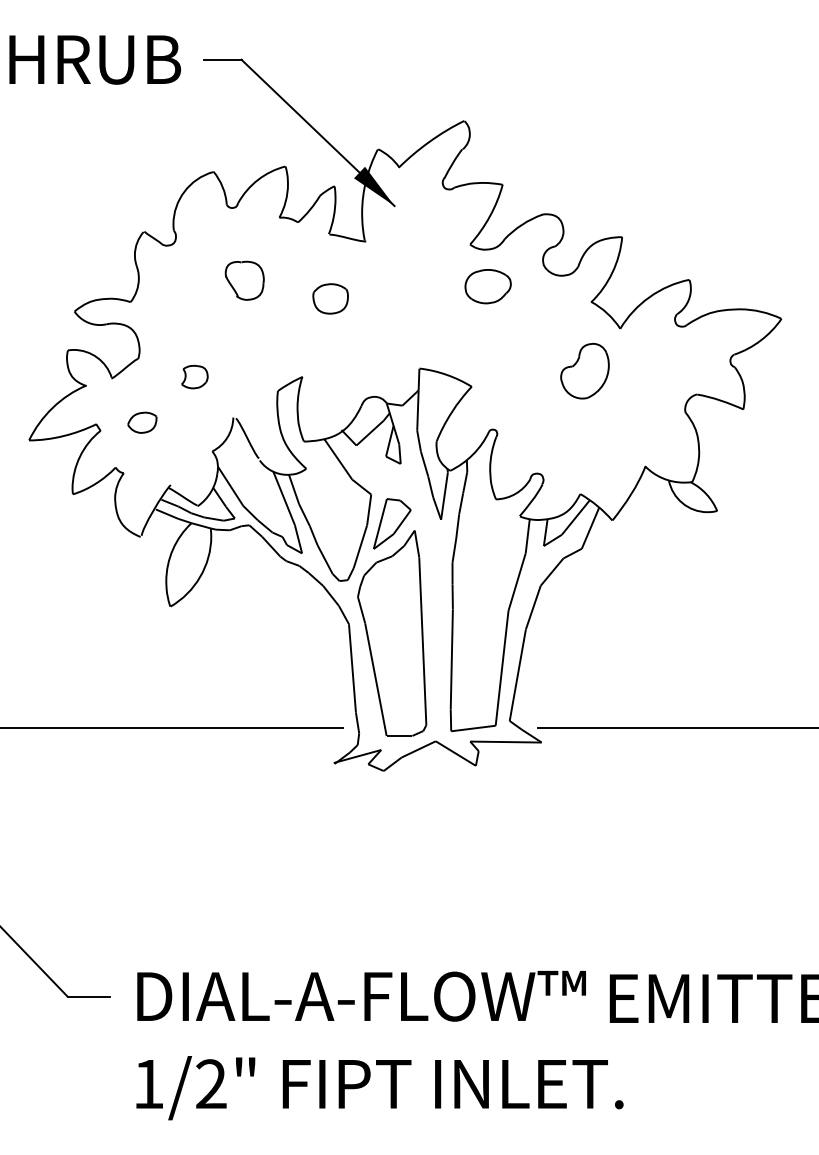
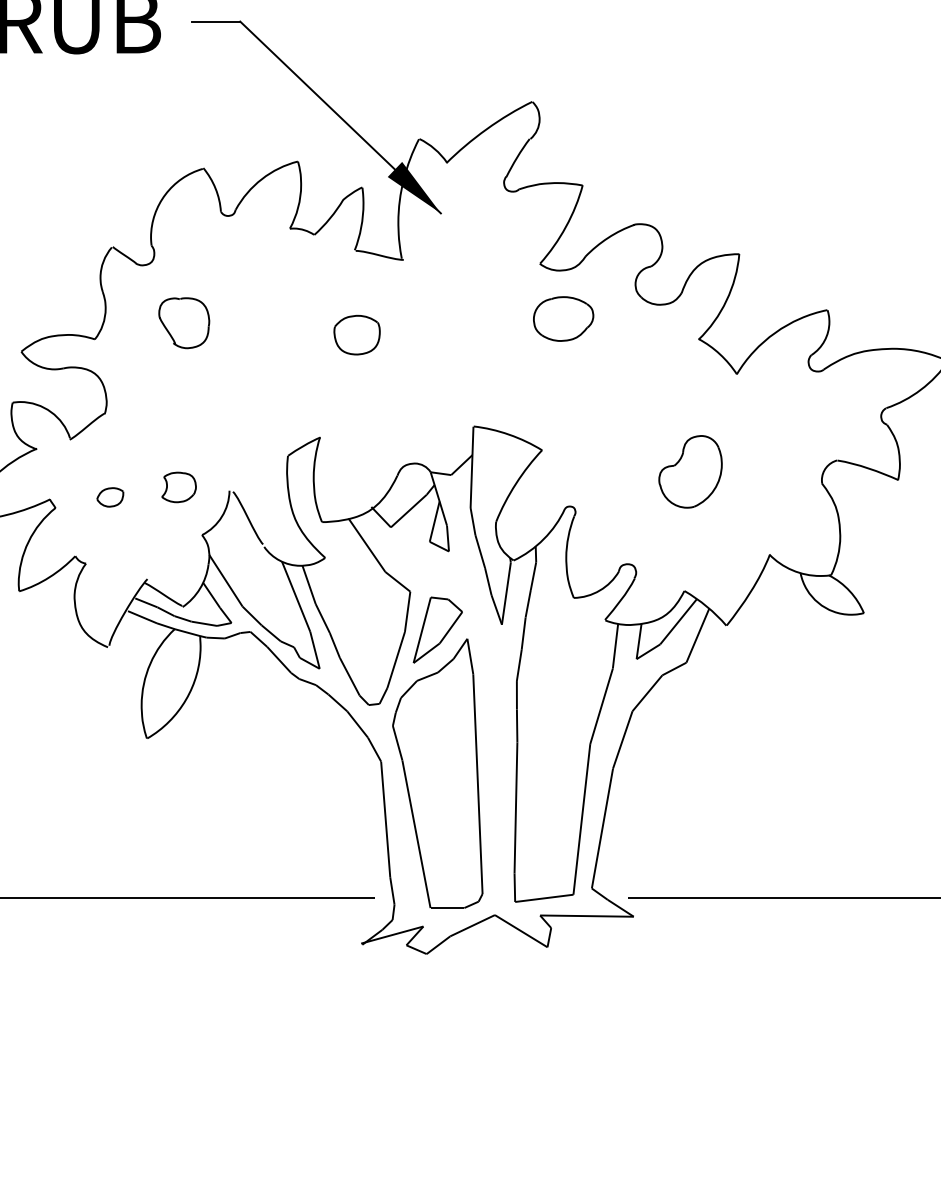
part: (244, 280) -> (183, 322), moved
part: (584, 371) -> (689, 472), moved
part: (194, 376) -> (178, 486), moved
part: (142, 422) -> (110, 497), size x0.7

